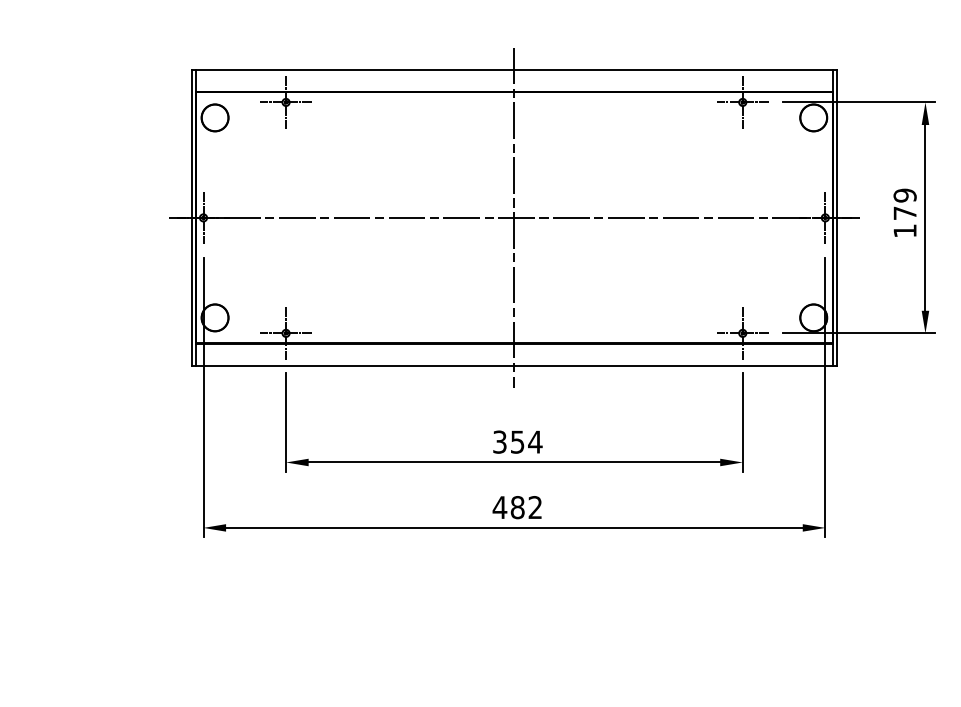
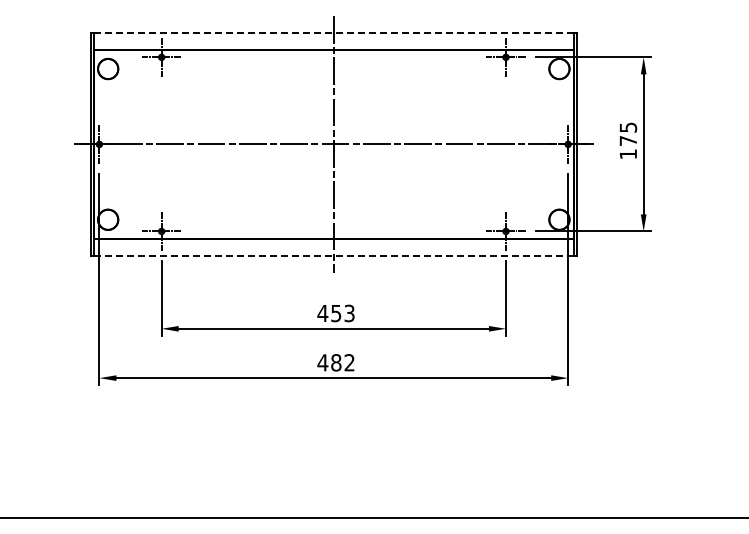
line: (515, 70) -> (334, 33), solid -> dashed
text: (903, 195) -> (627, 127), 179 -> 175
line: (513, 365) -> (333, 255), solid -> dashed
text: (517, 442) -> (336, 313), 354 -> 453

